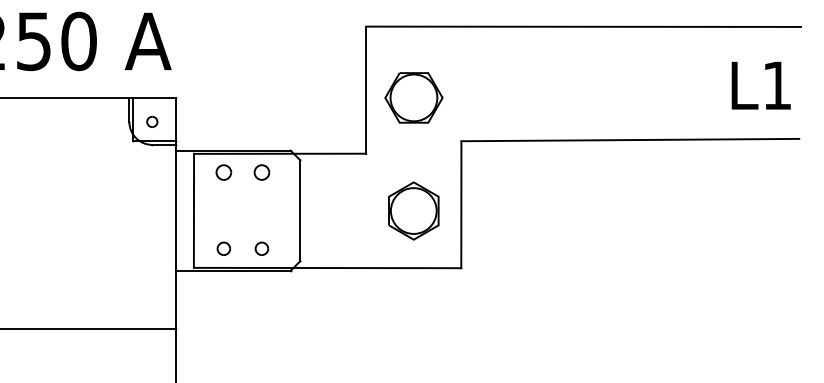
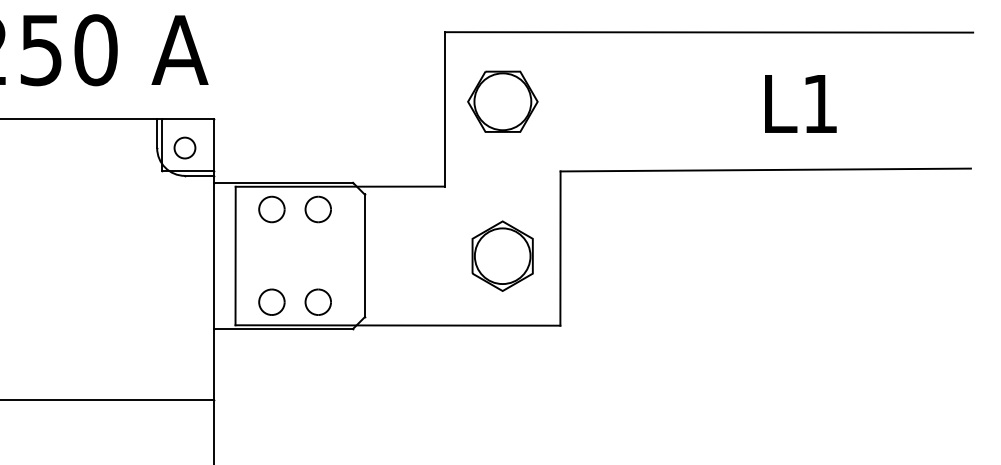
text: (760, 85) -> (800, 103), moved
part: (413, 97) -> (502, 101), moved
part: (151, 121) -> (184, 147), size x1.67
part: (223, 172) -> (271, 209), size x1.43
part: (261, 172) -> (317, 209), size x1.43
part: (223, 248) -> (271, 301), size x1.67
part: (261, 248) -> (317, 301), size x1.67

